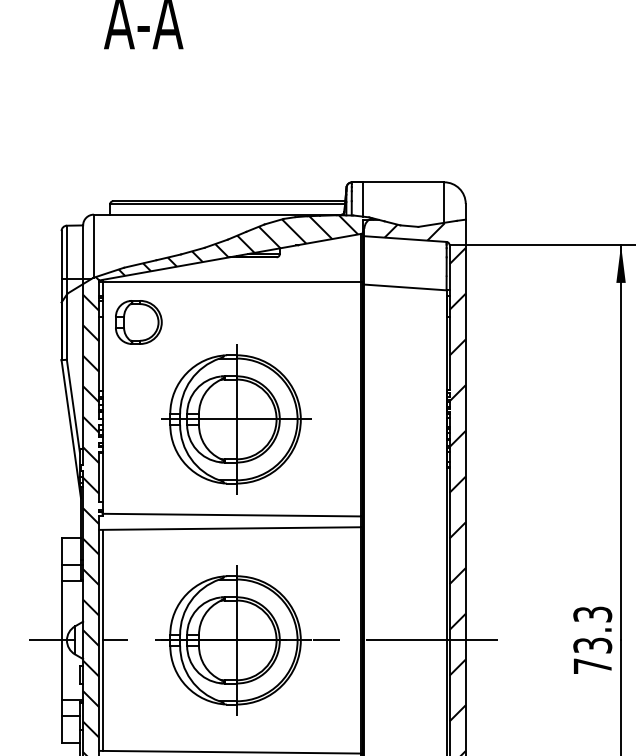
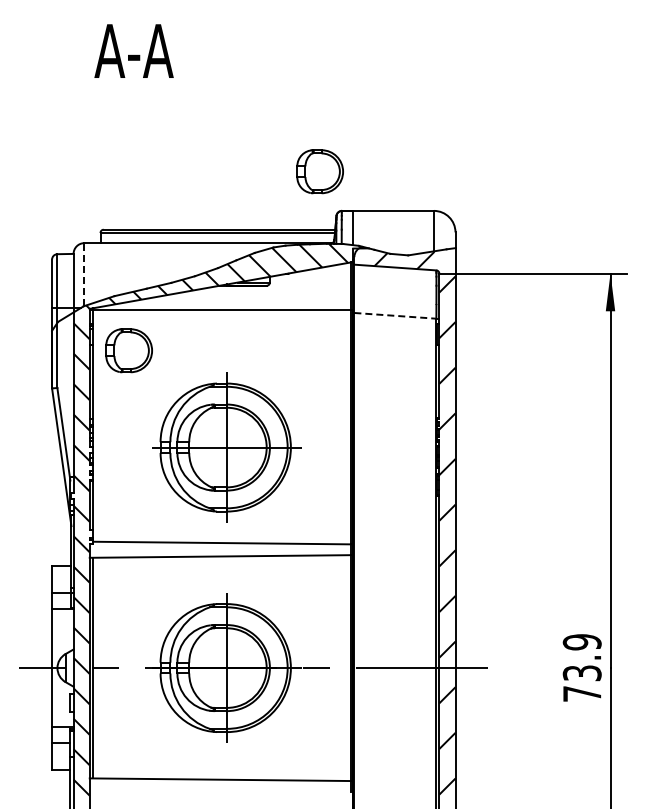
part: (329, 142) -> (319, 171), added
line: (94, 246) -> (84, 274), solid -> dashed
line: (405, 287) -> (395, 315), solid -> dashed
text: (592, 614) -> (582, 642), 73.3 -> 73.9

